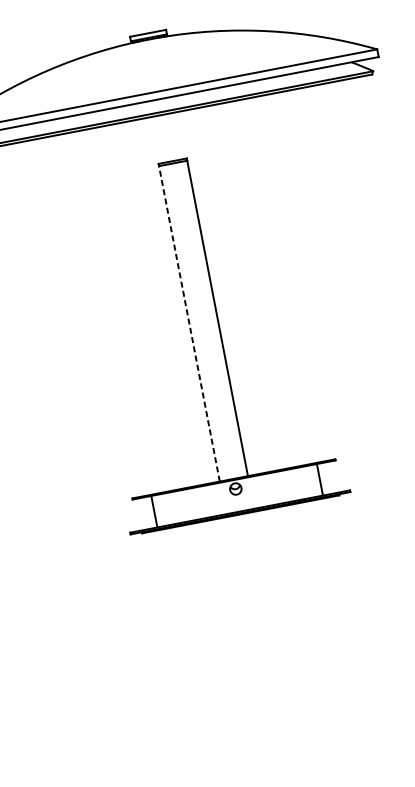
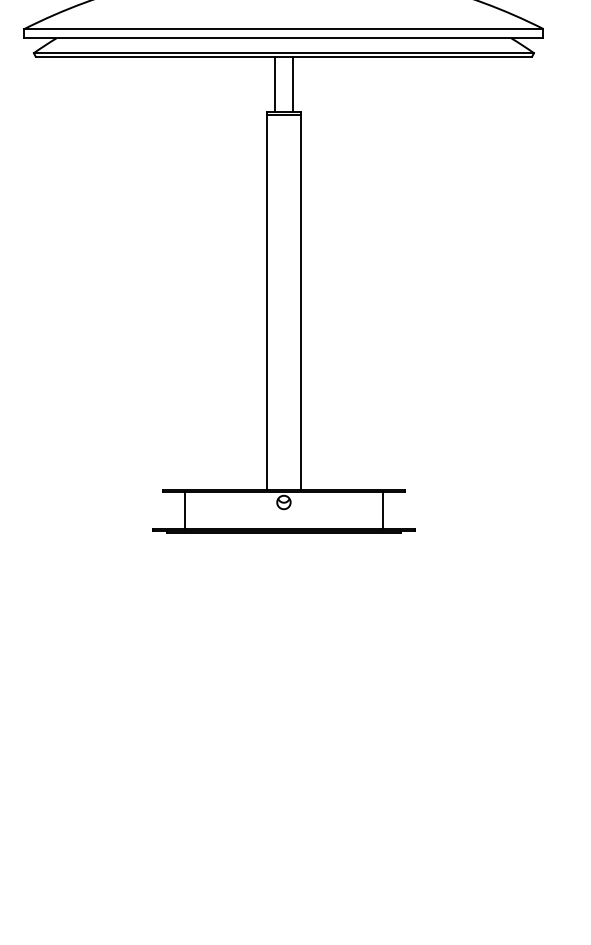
line: (175, 136) -> (292, 84), added
line: (161, 139) -> (275, 84), added
line: (189, 323) -> (267, 302), dashed -> solid

